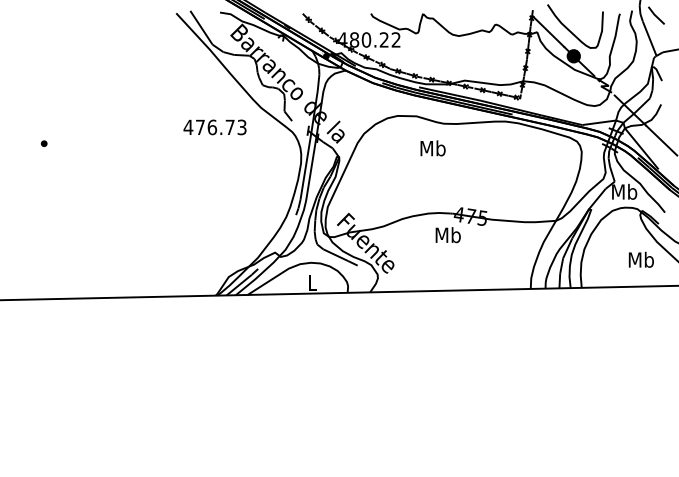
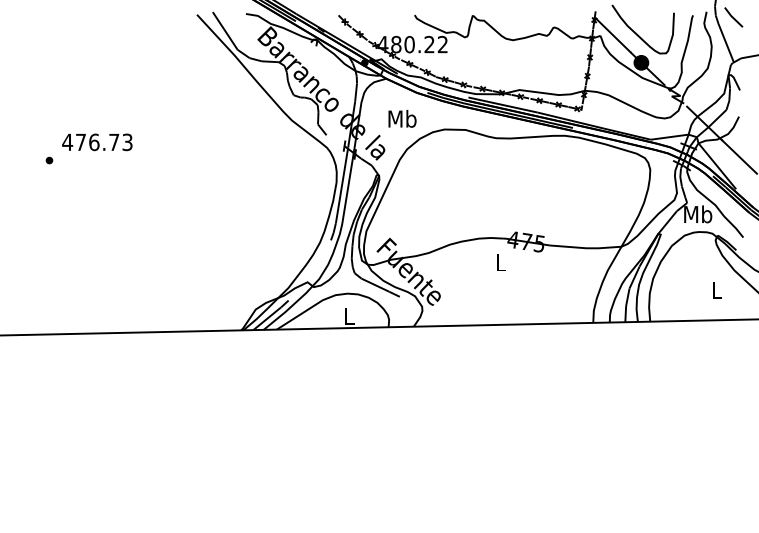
text: (214, 127) -> (96, 142), moved
text: (432, 148) -> (401, 118), moved
text: (447, 235) -> (500, 263), Mb -> L
text: (640, 259) -> (715, 289), Mb -> L

